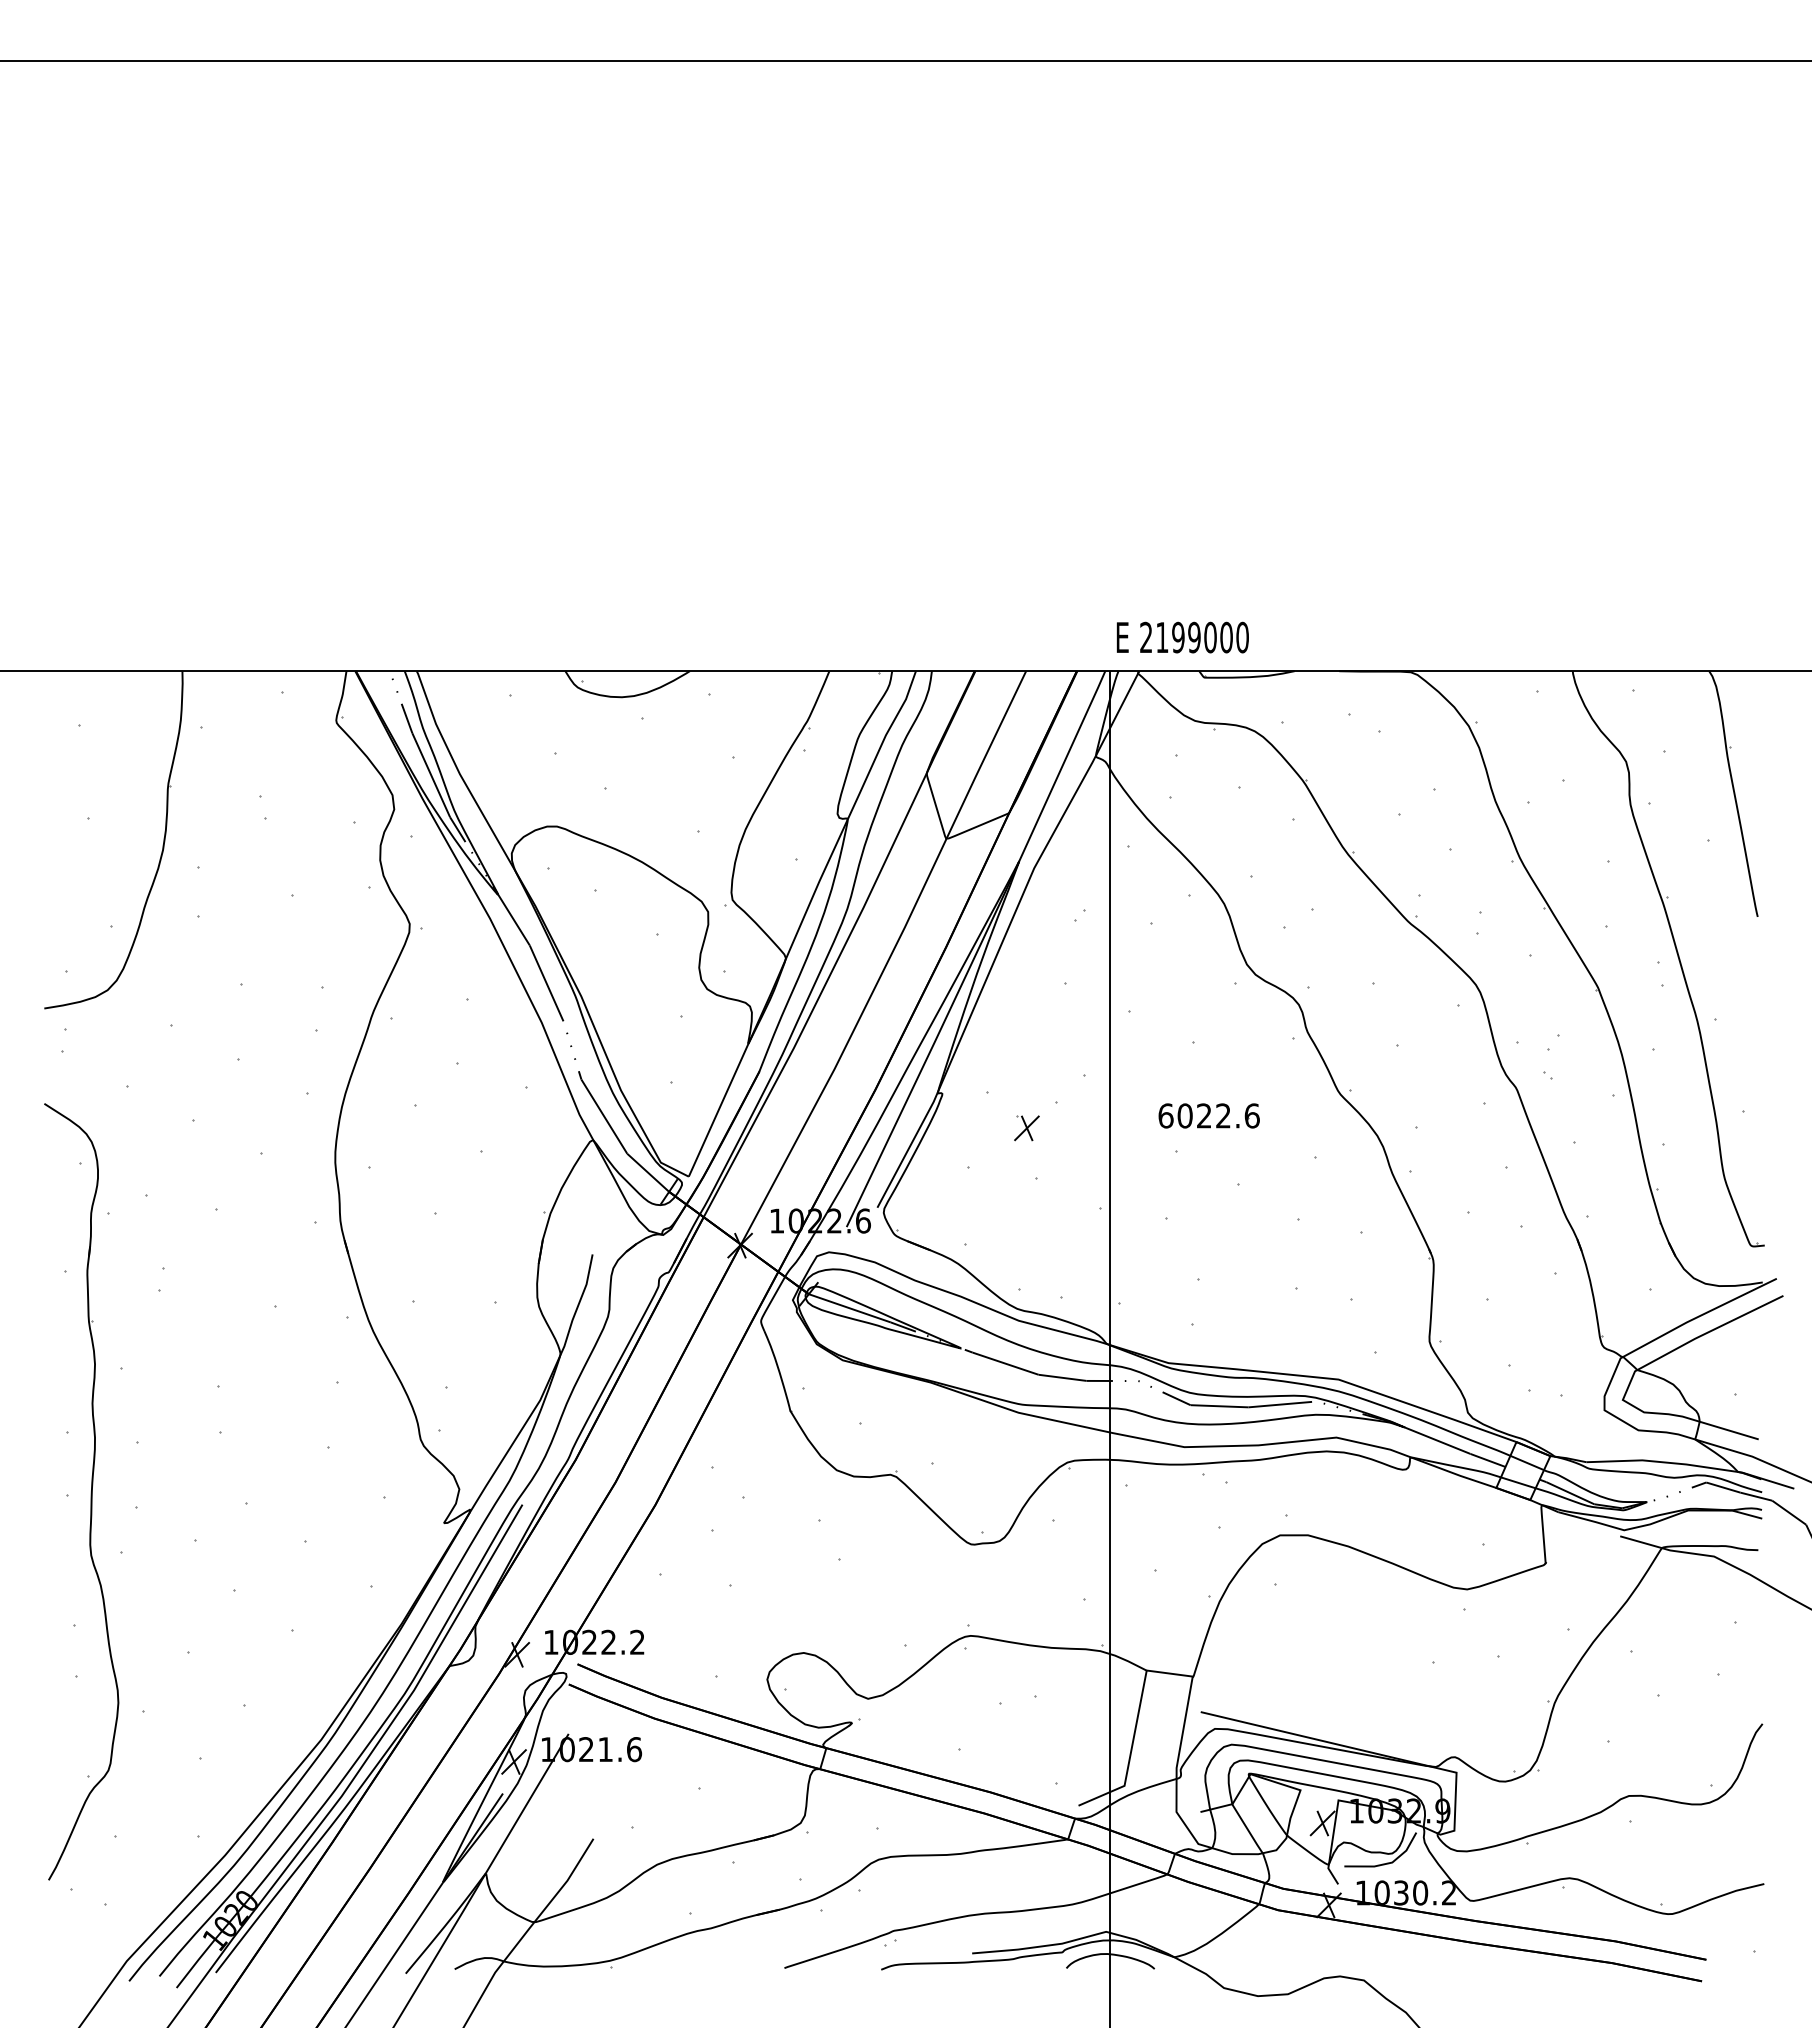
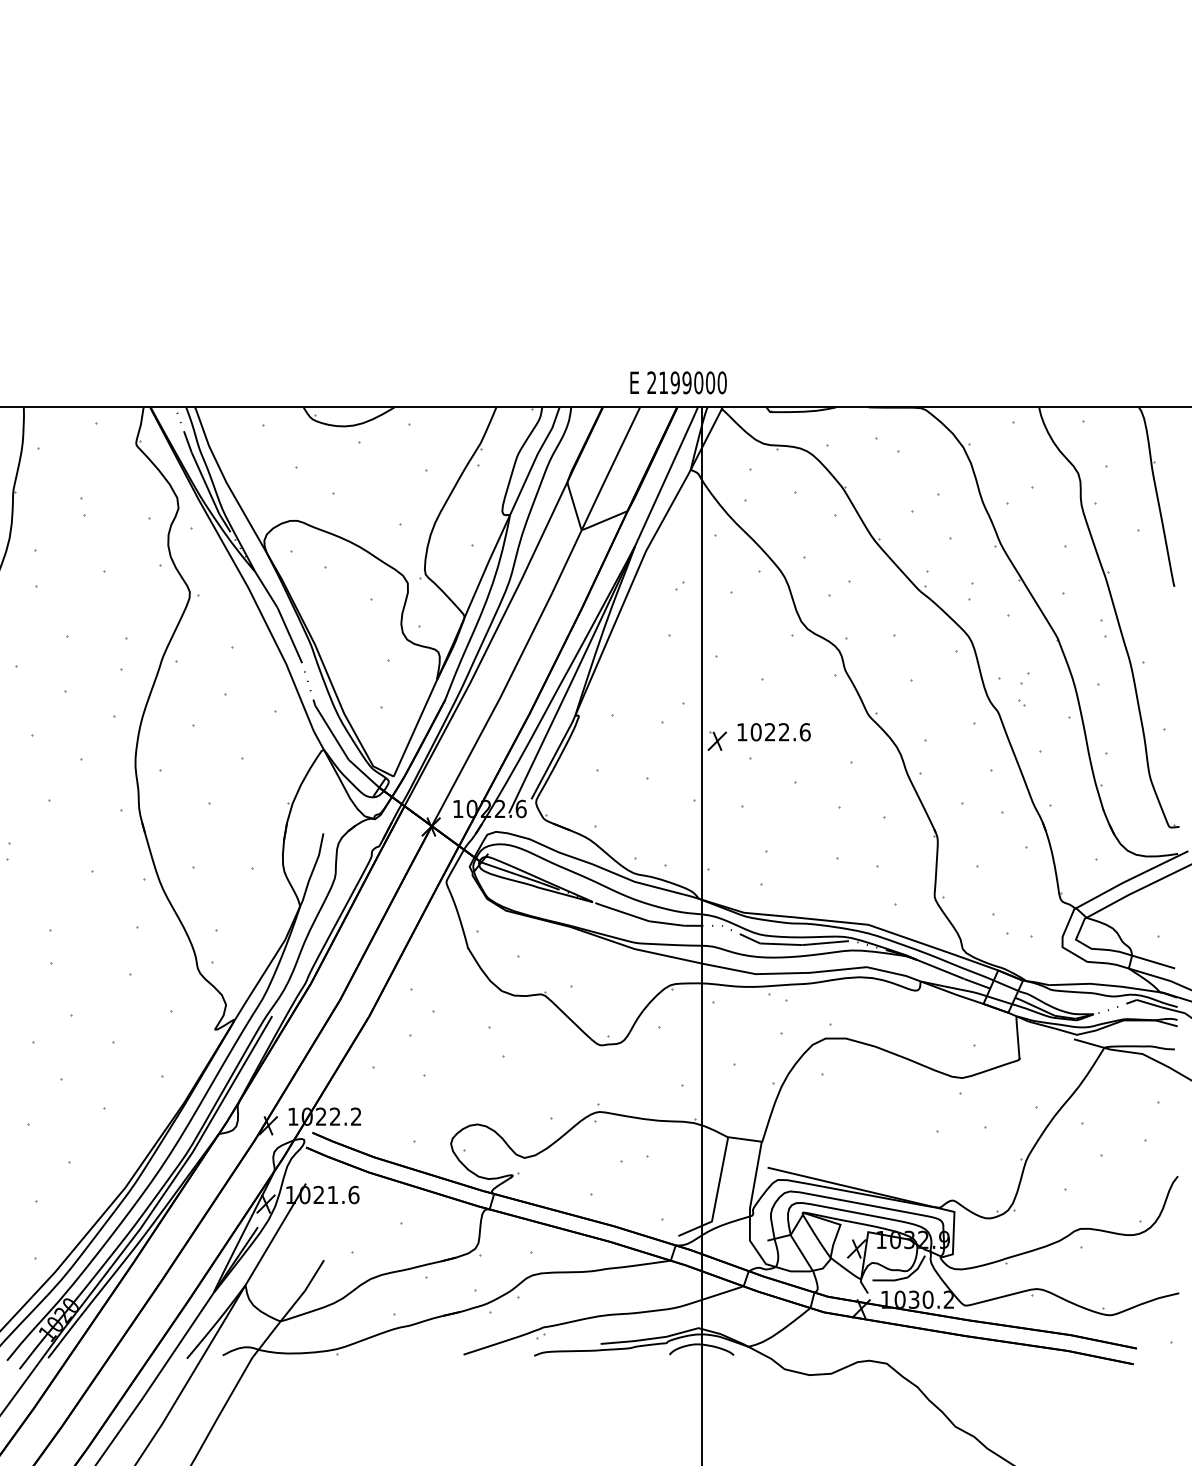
text: (1182, 637) -> (678, 382), moved
text: (1165, 1115) -> (741, 731), 6022.6 -> 1022.6
part: (1026, 1128) -> (717, 741), moved

